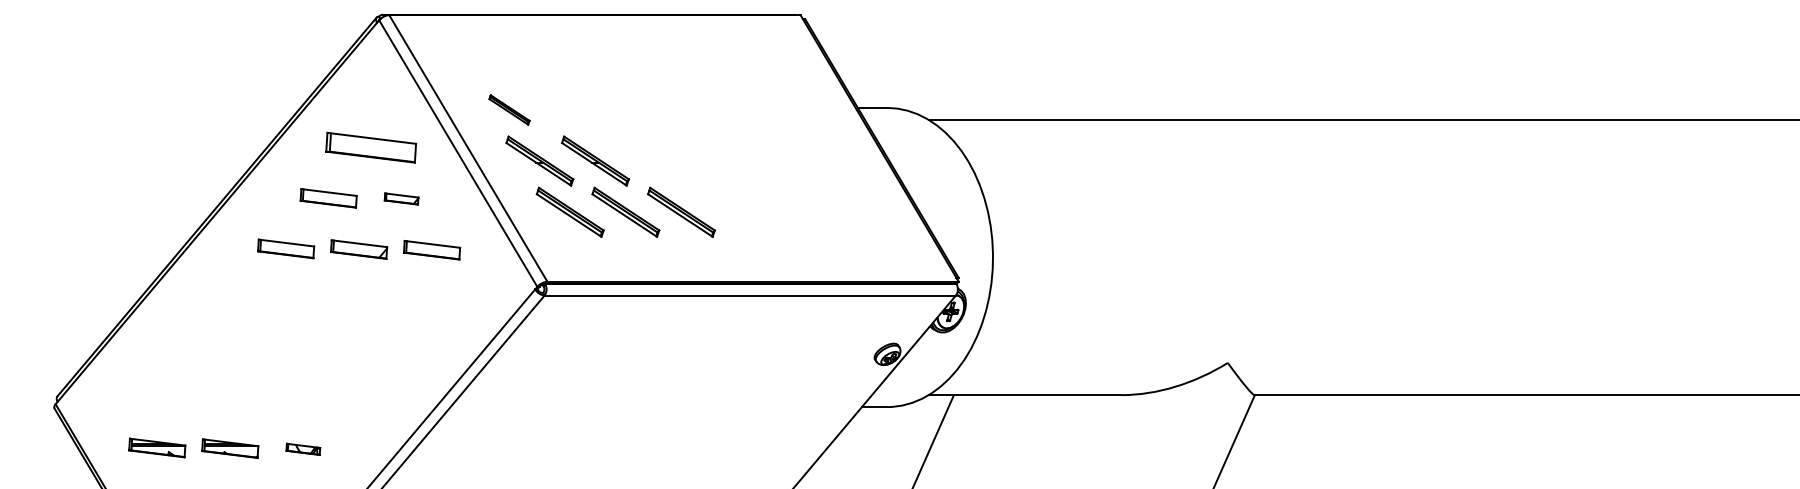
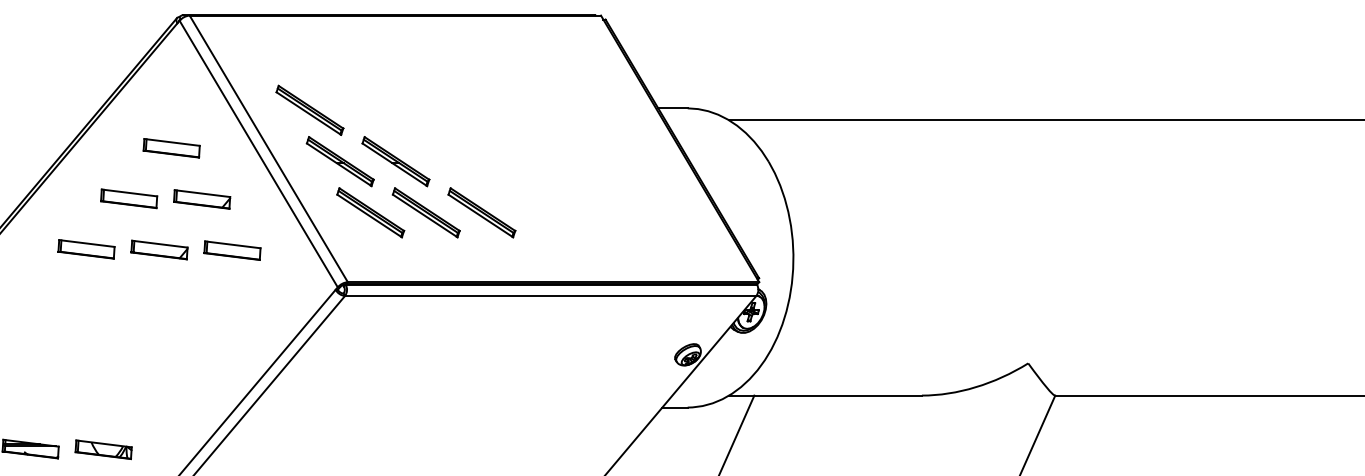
part: (509, 109) -> (309, 109), size x1.67
part: (371, 147) -> (171, 147), size x0.62
part: (401, 198) -> (201, 198), size x1.67
part: (303, 449) -> (103, 449), size x1.67

